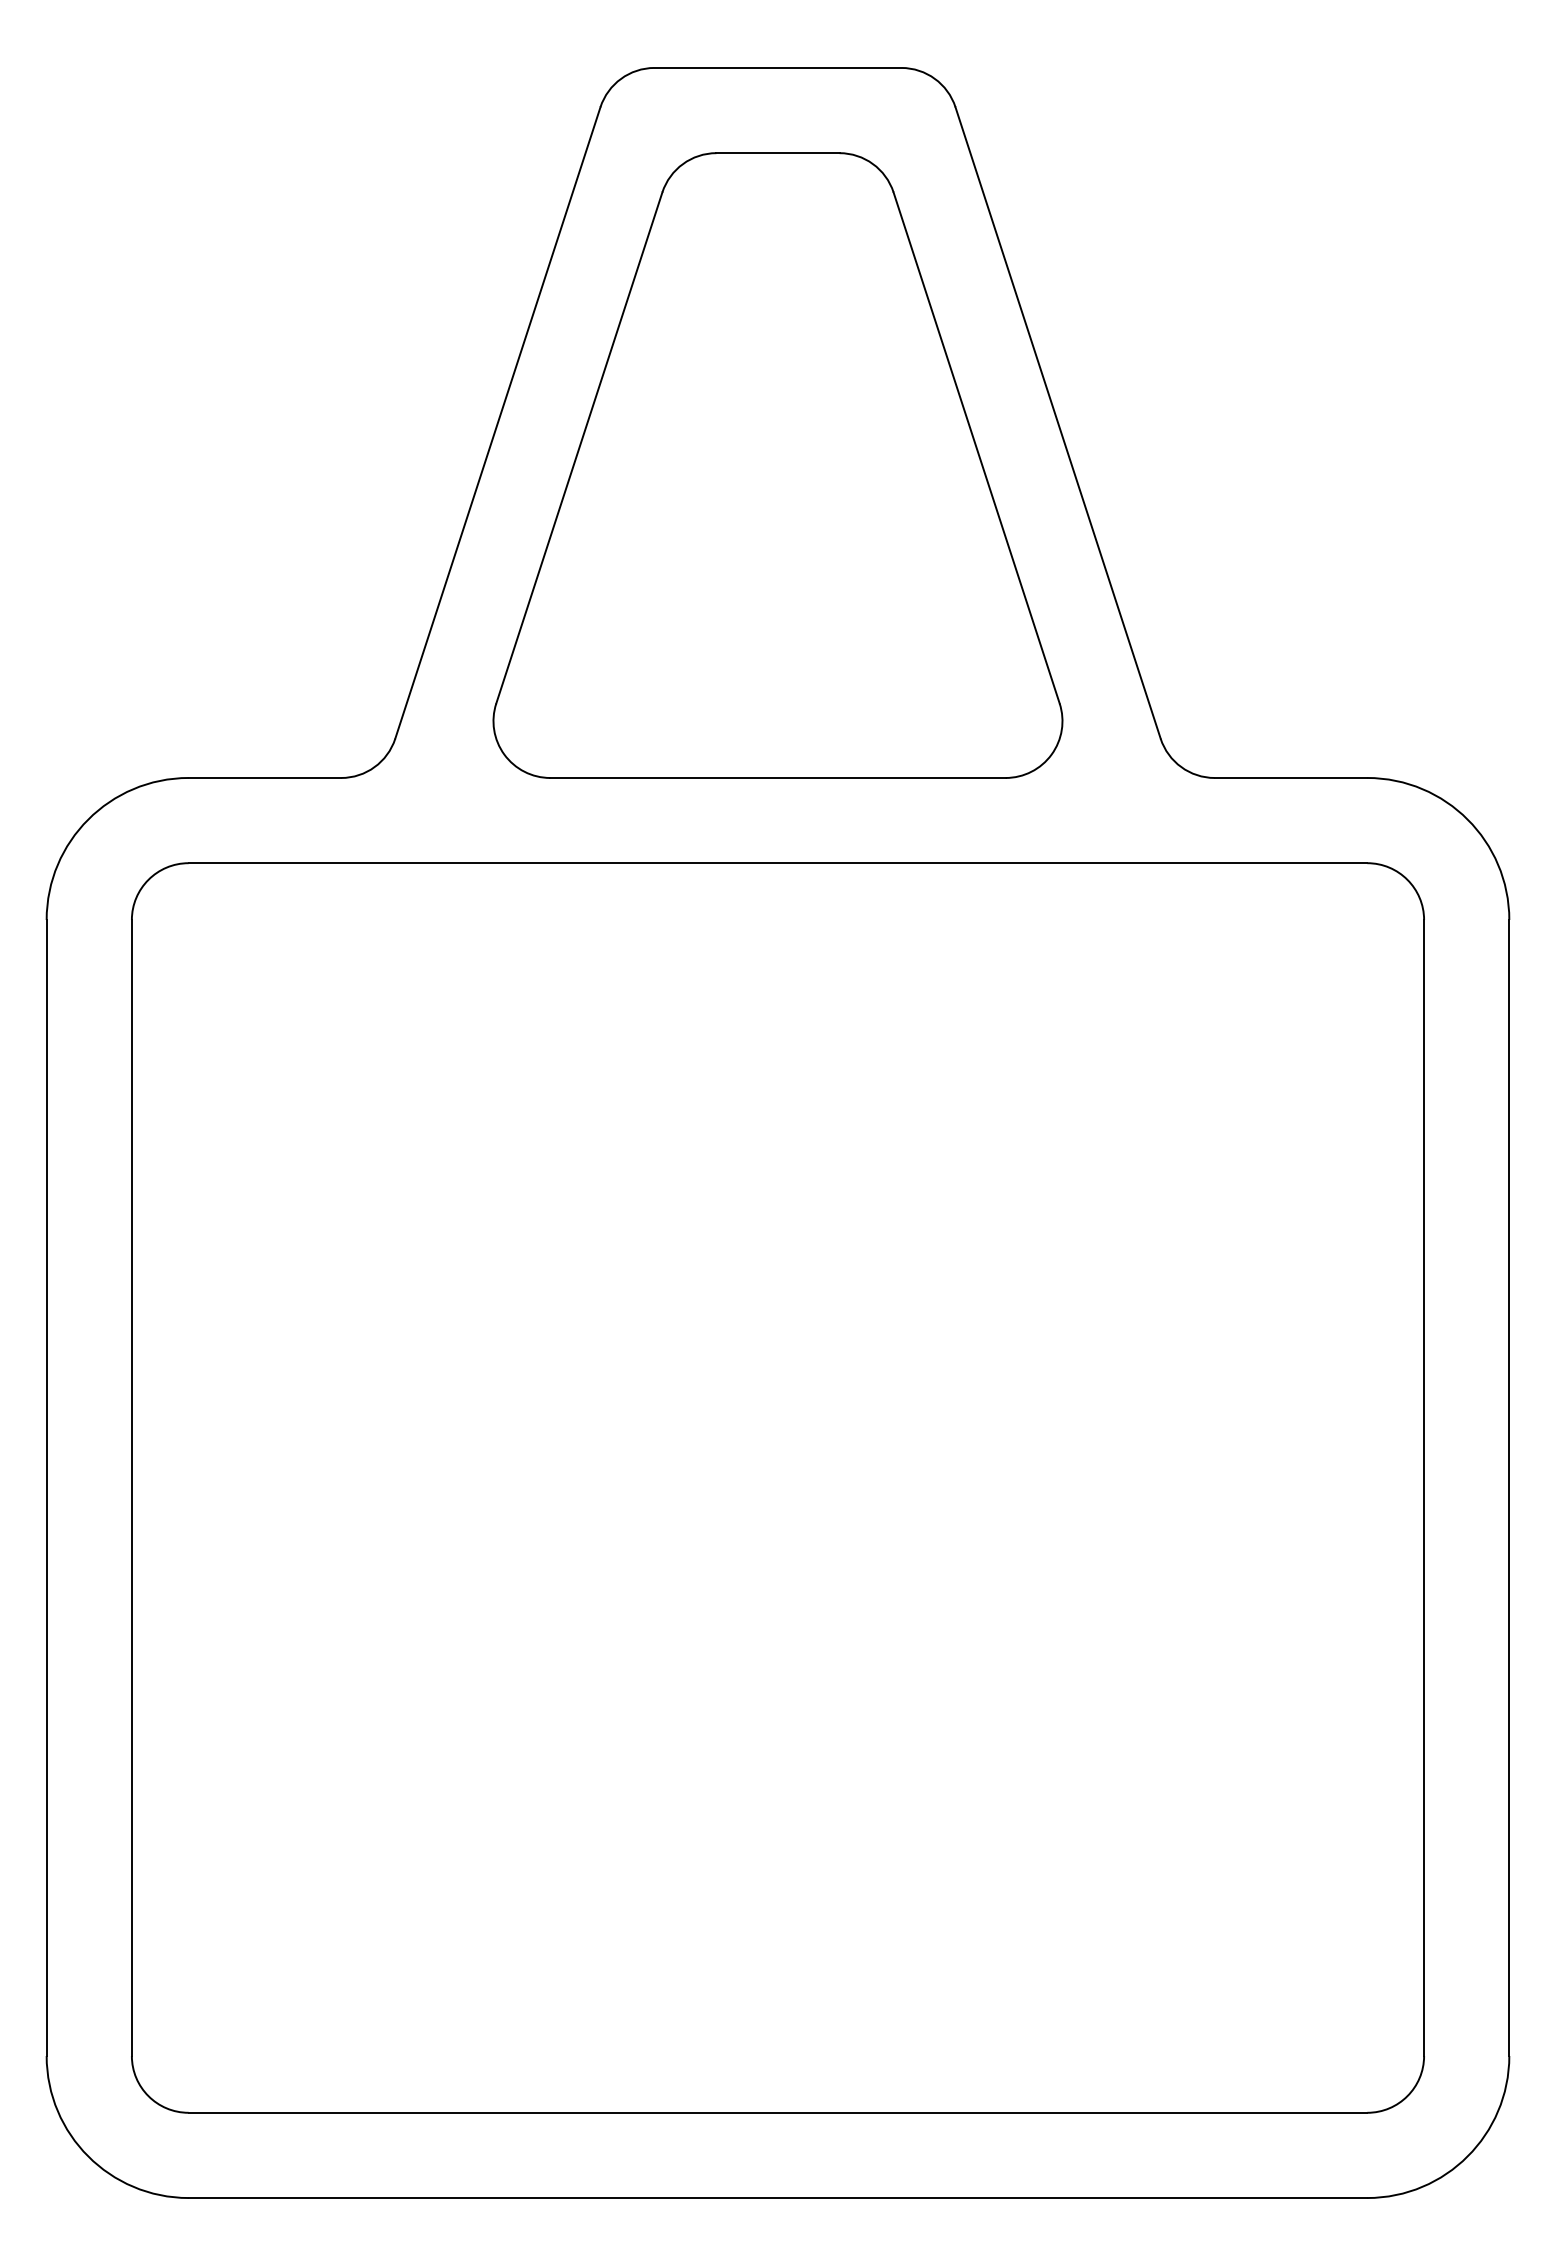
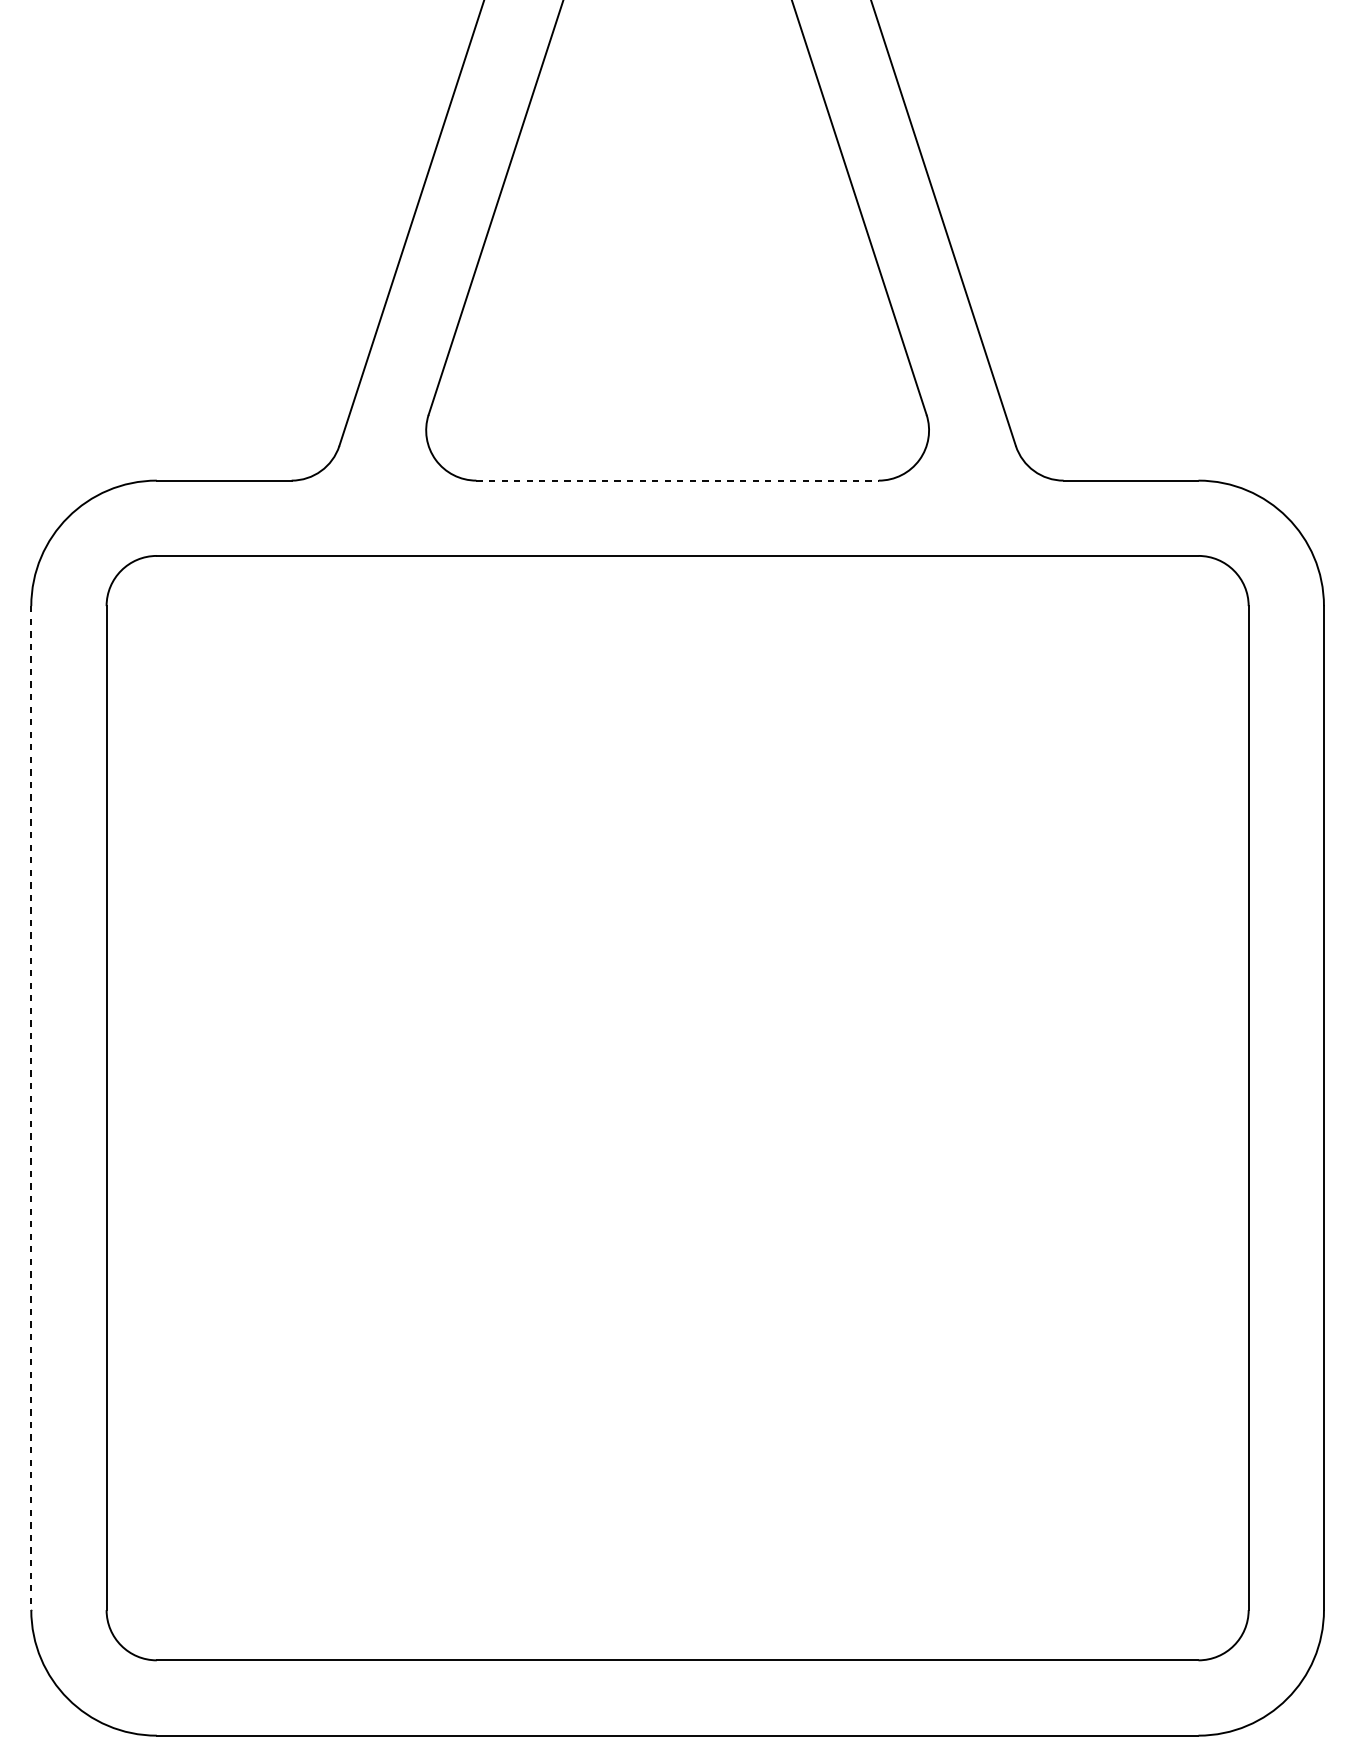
line: (778, 777) -> (678, 480), solid -> dashed
line: (46, 1488) -> (31, 1108), solid -> dashed

